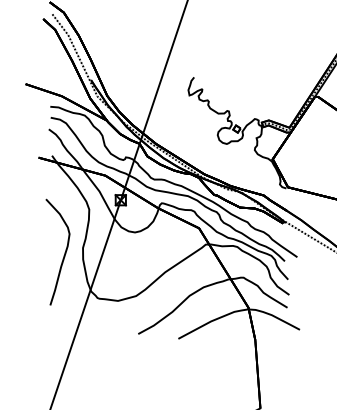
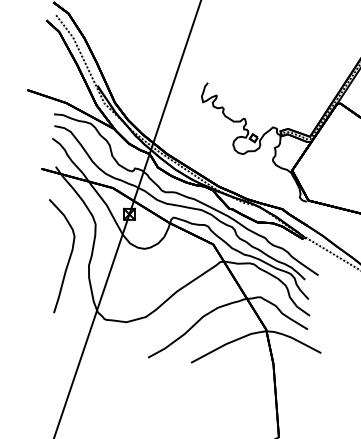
curve: (64, 252) -> (69, 256), moved

